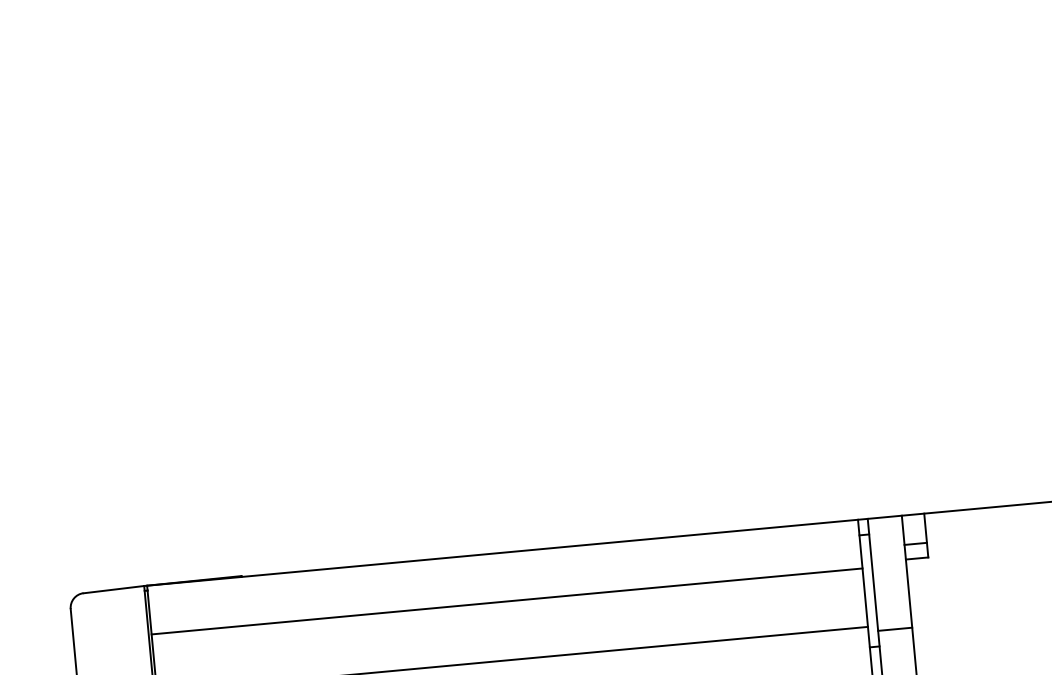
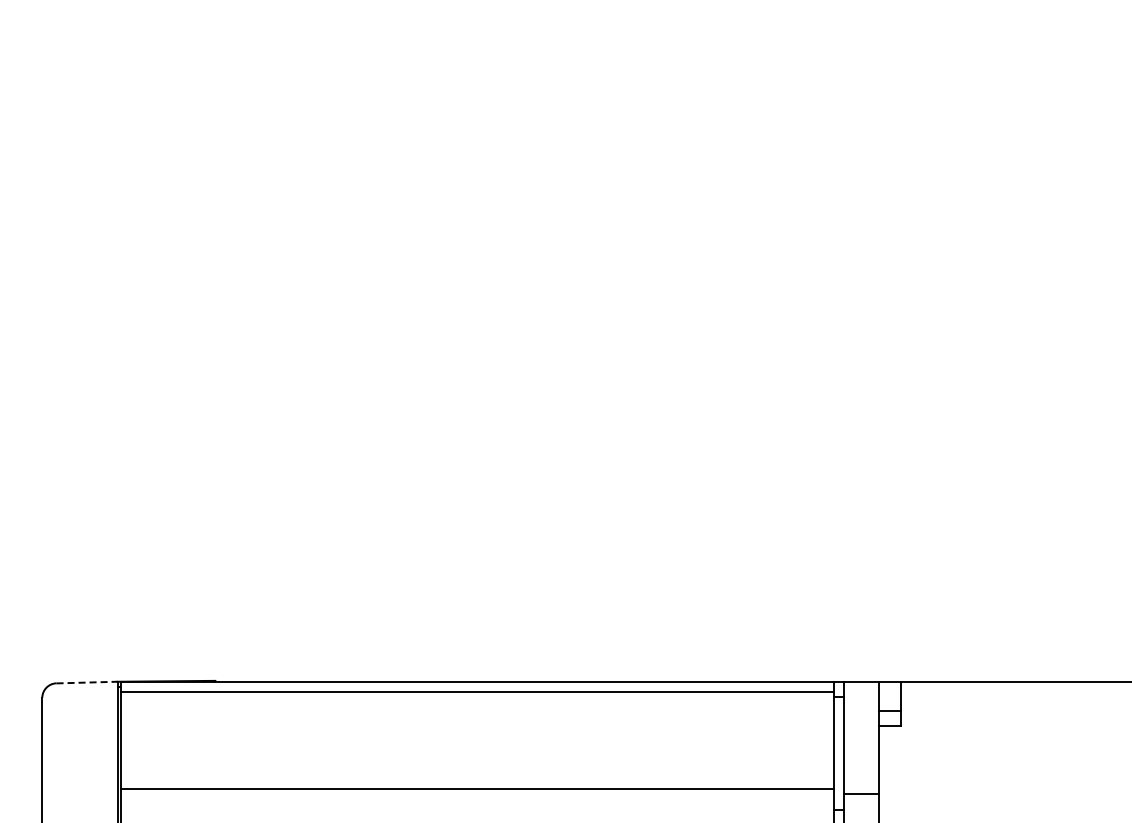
line: (114, 589) -> (87, 682), solid -> dashed
line: (507, 601) -> (477, 691), moved

